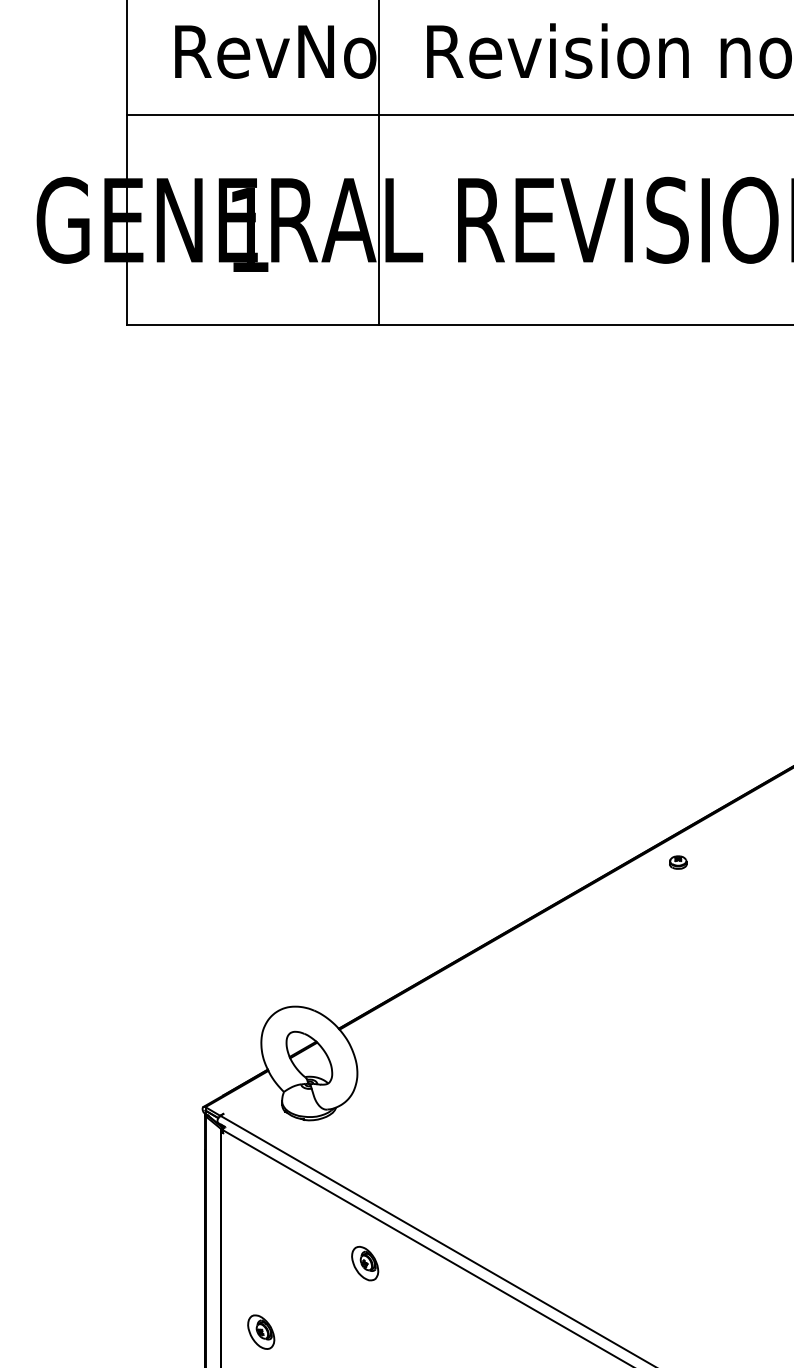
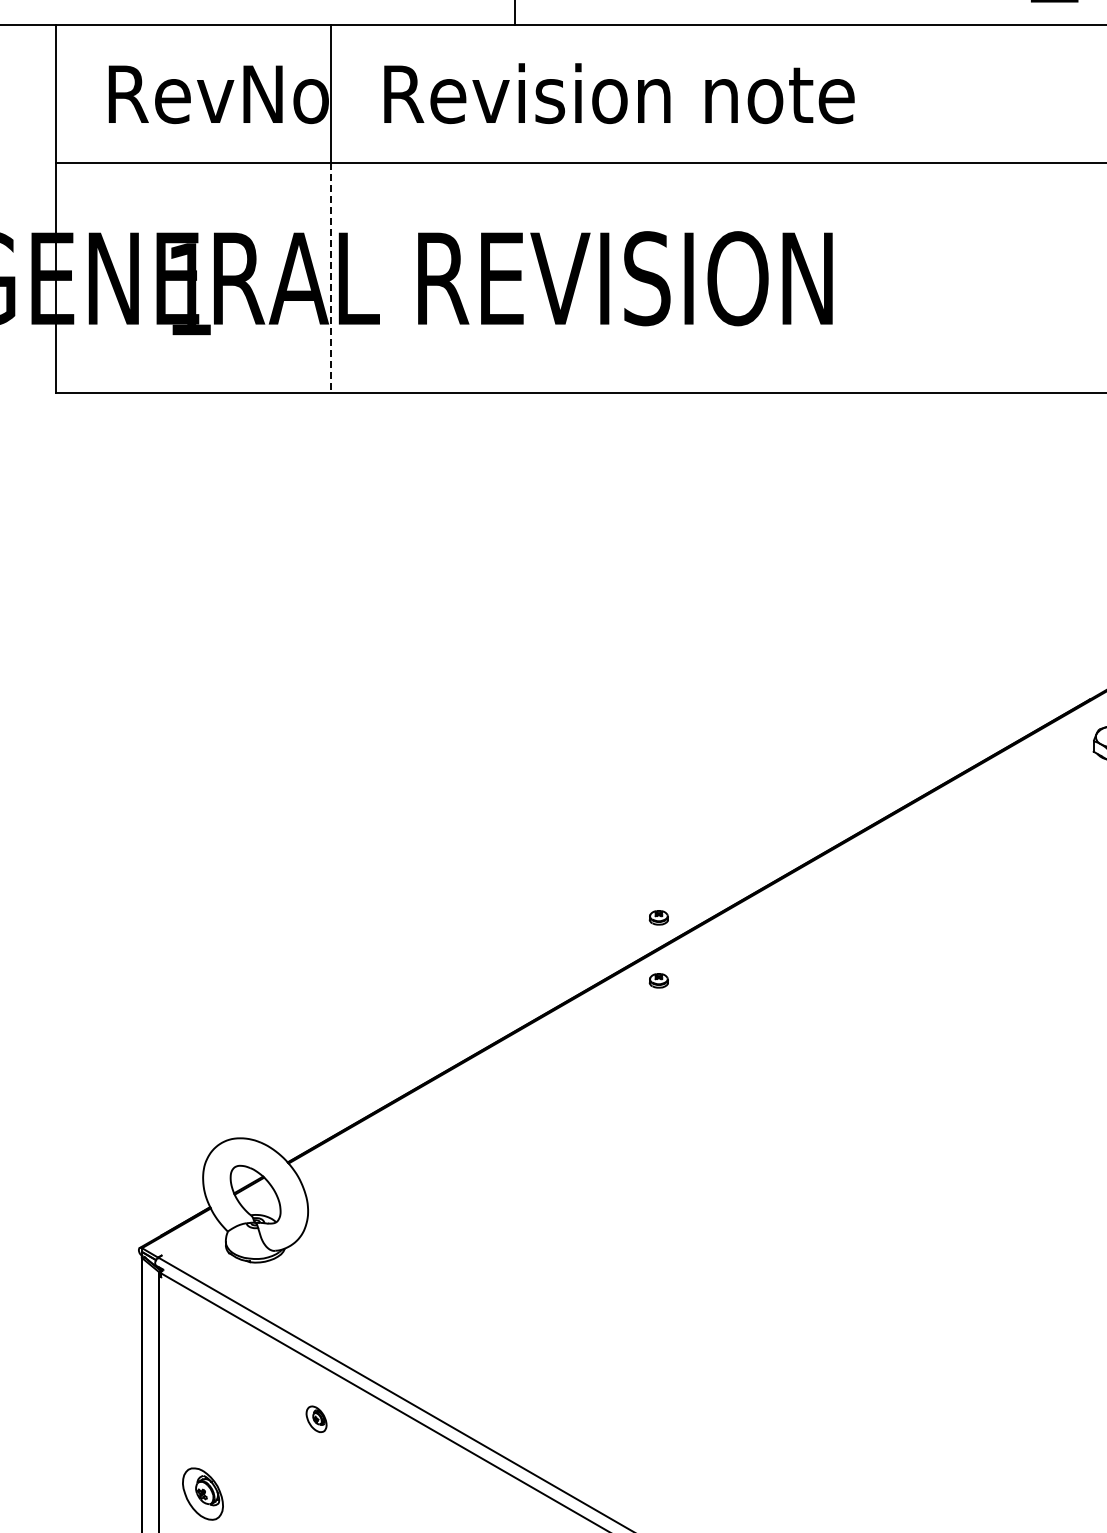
line: (378, 219) -> (331, 277), solid -> dashed
part: (677, 804) -> (658, 917), added
part: (365, 1263) -> (316, 1419), size x0.7
part: (260, 1332) -> (202, 1494), size x1.4

